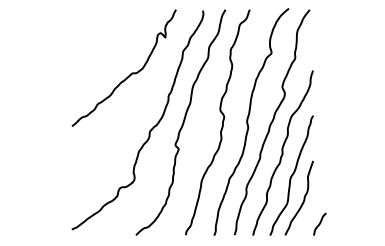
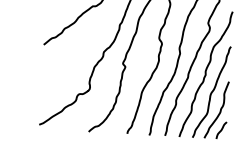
curve: (319, 223) -> (221, 129), moved

